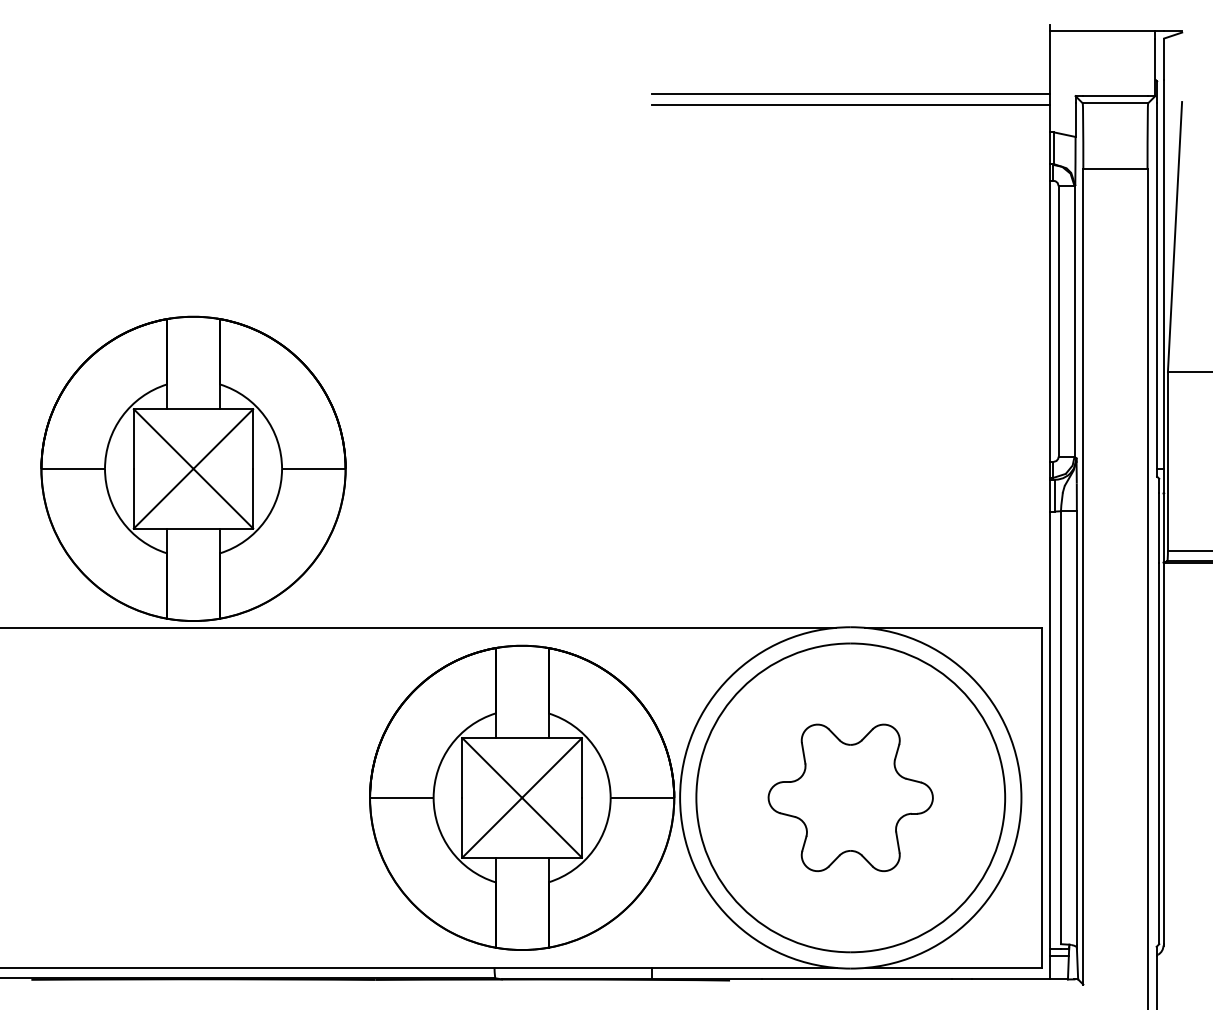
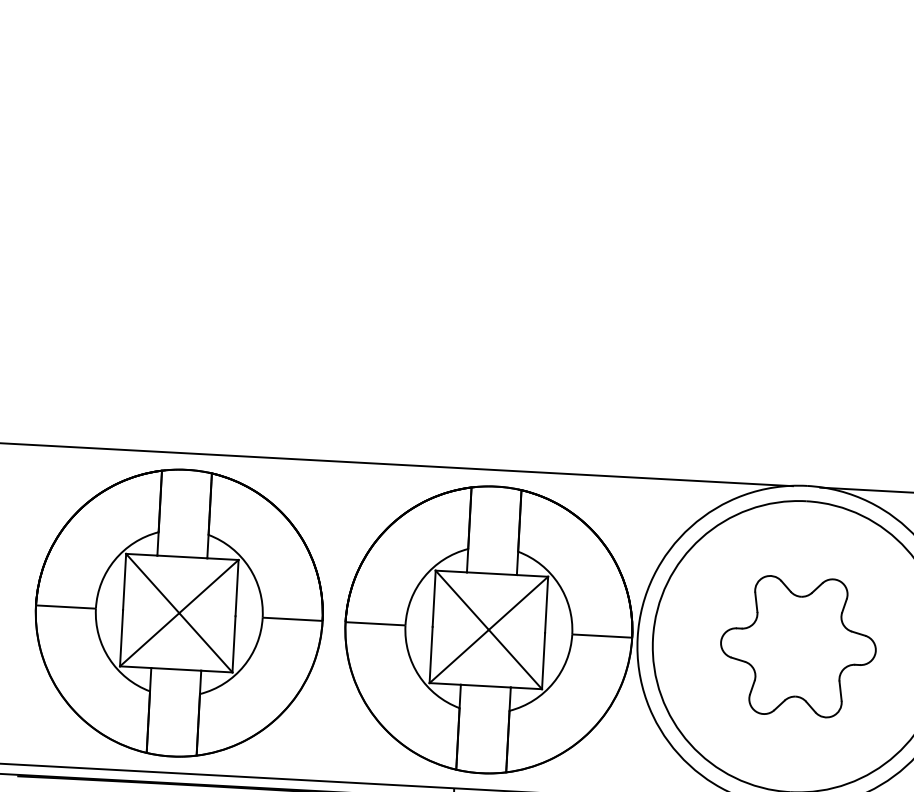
part: (193, 468) -> (179, 612), moved

